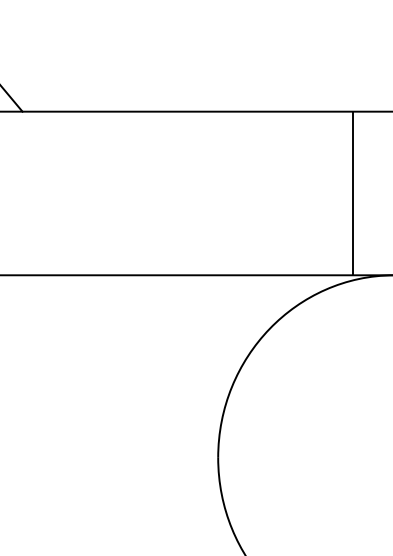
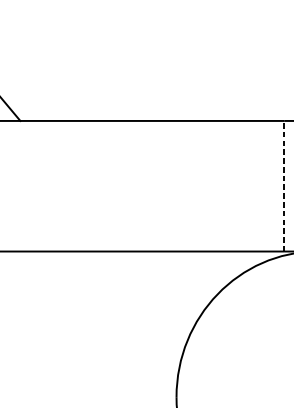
line: (353, 193) -> (284, 186), solid -> dashed

